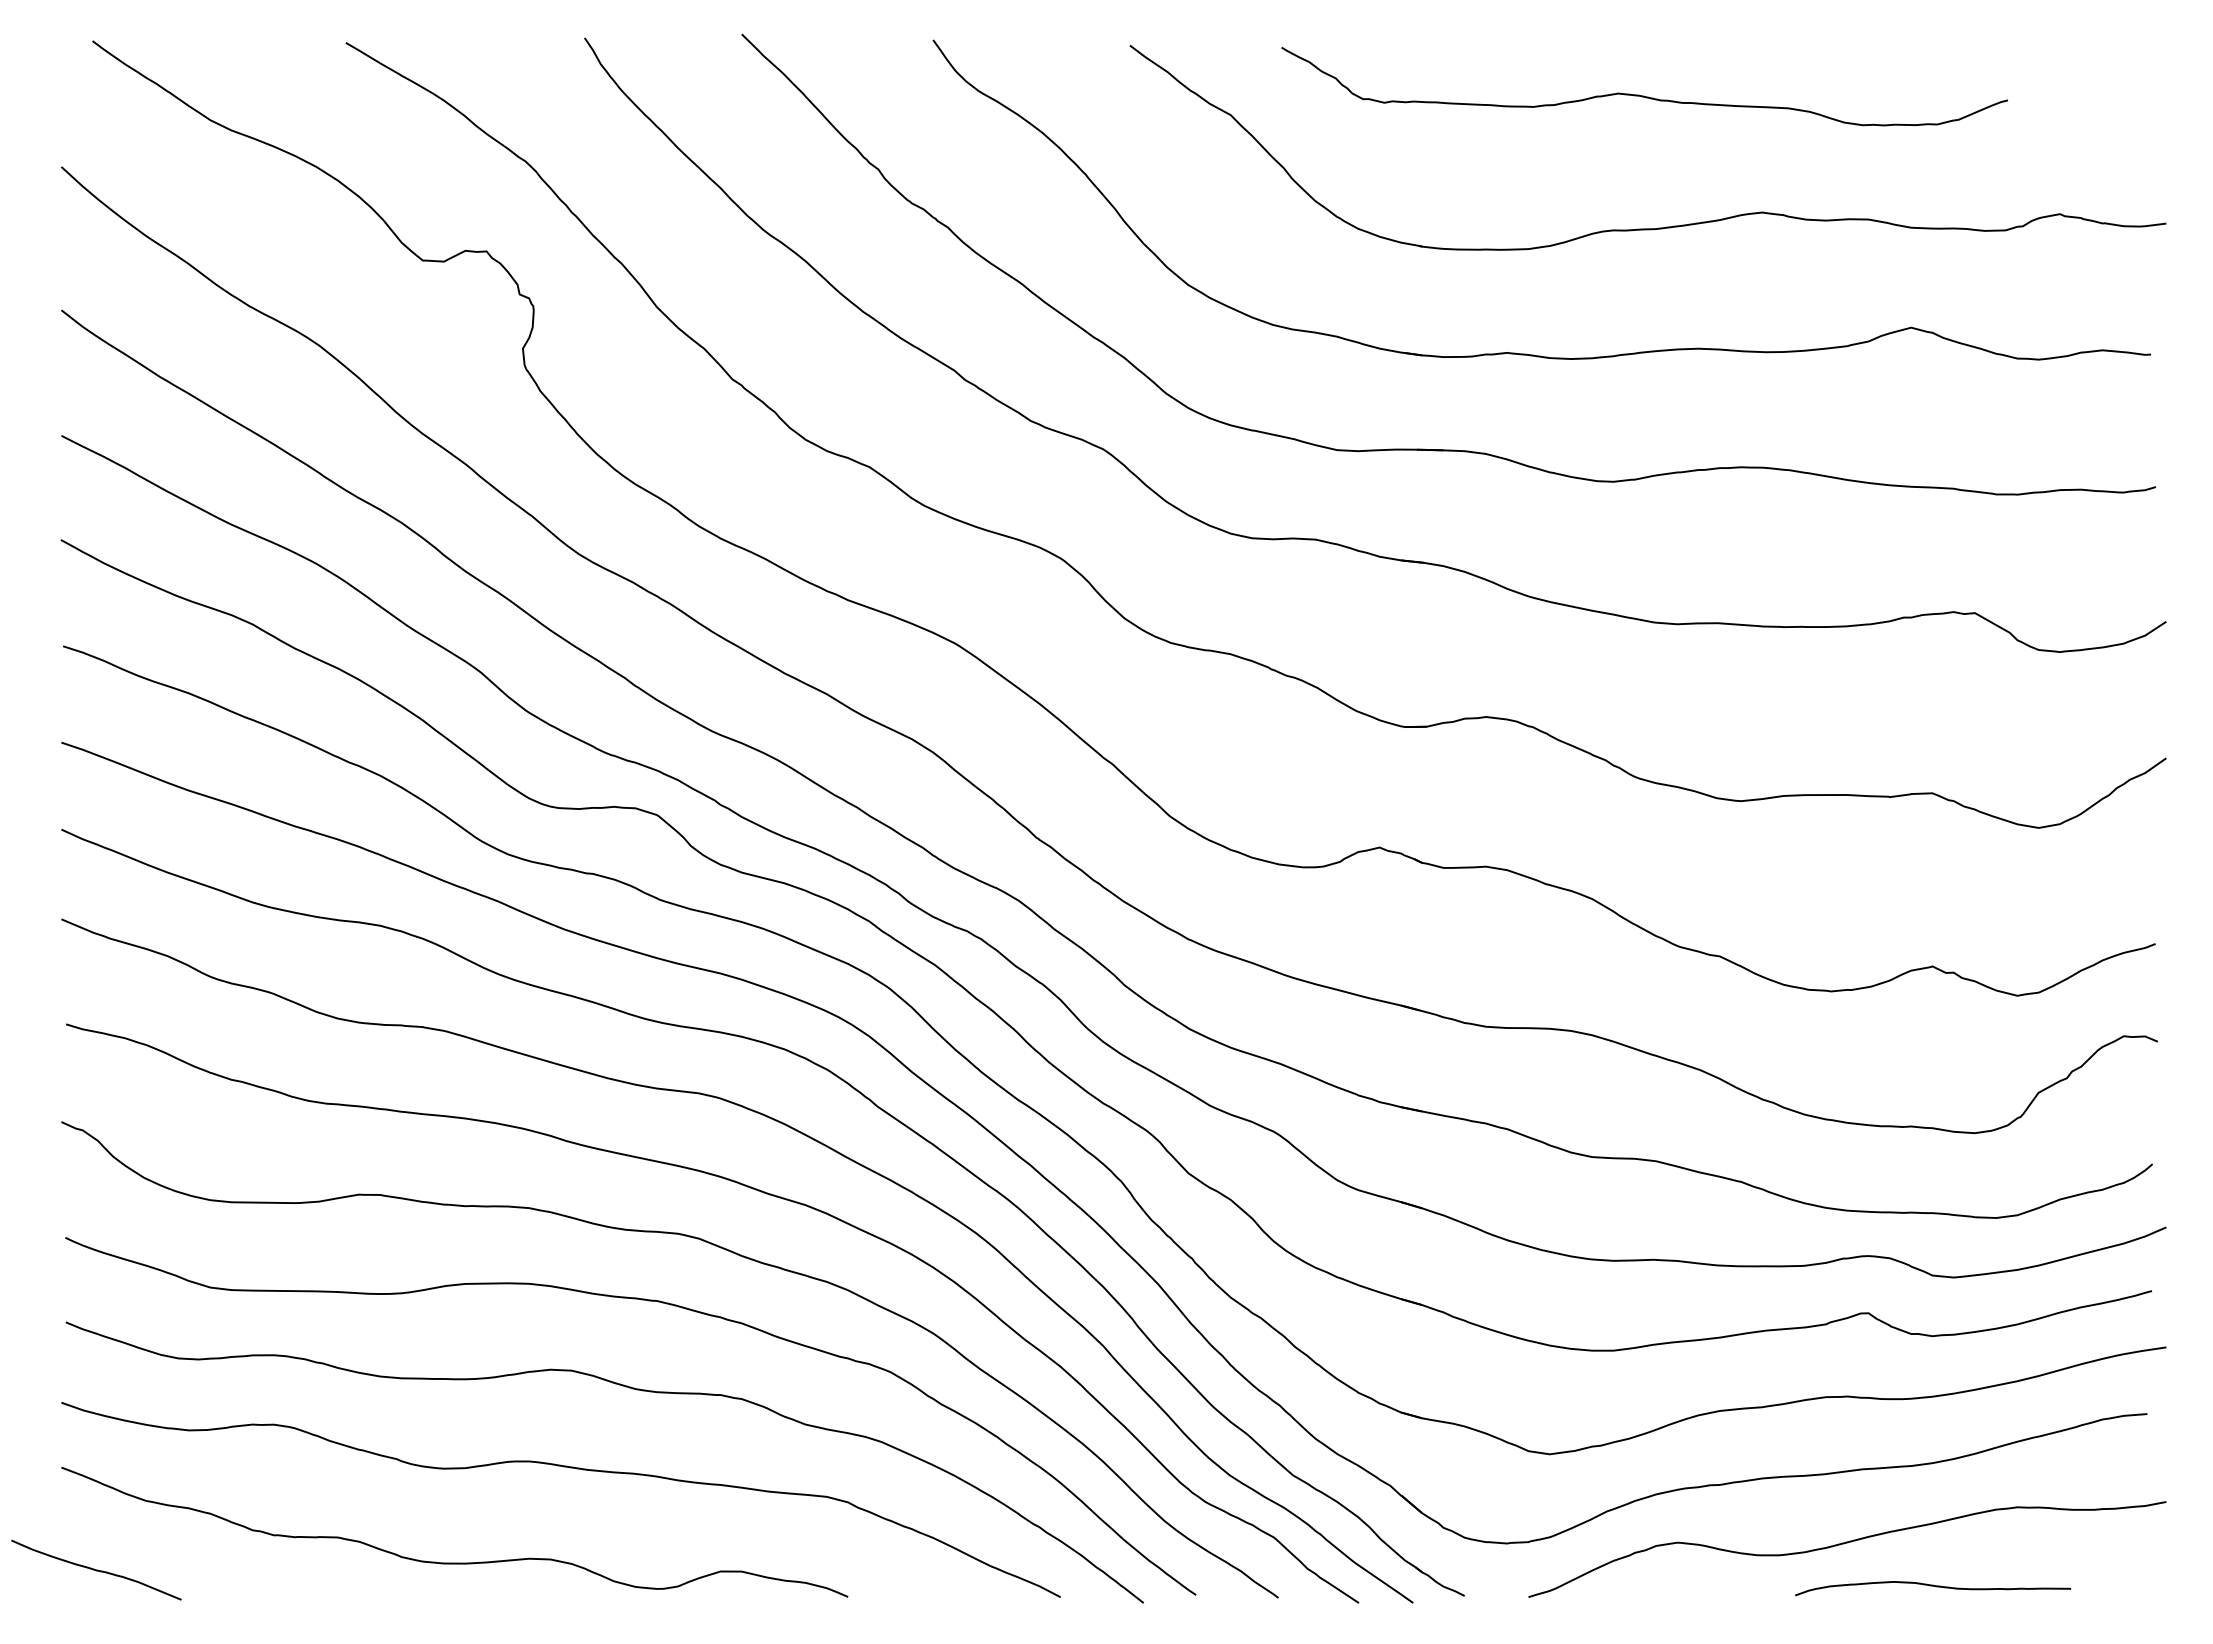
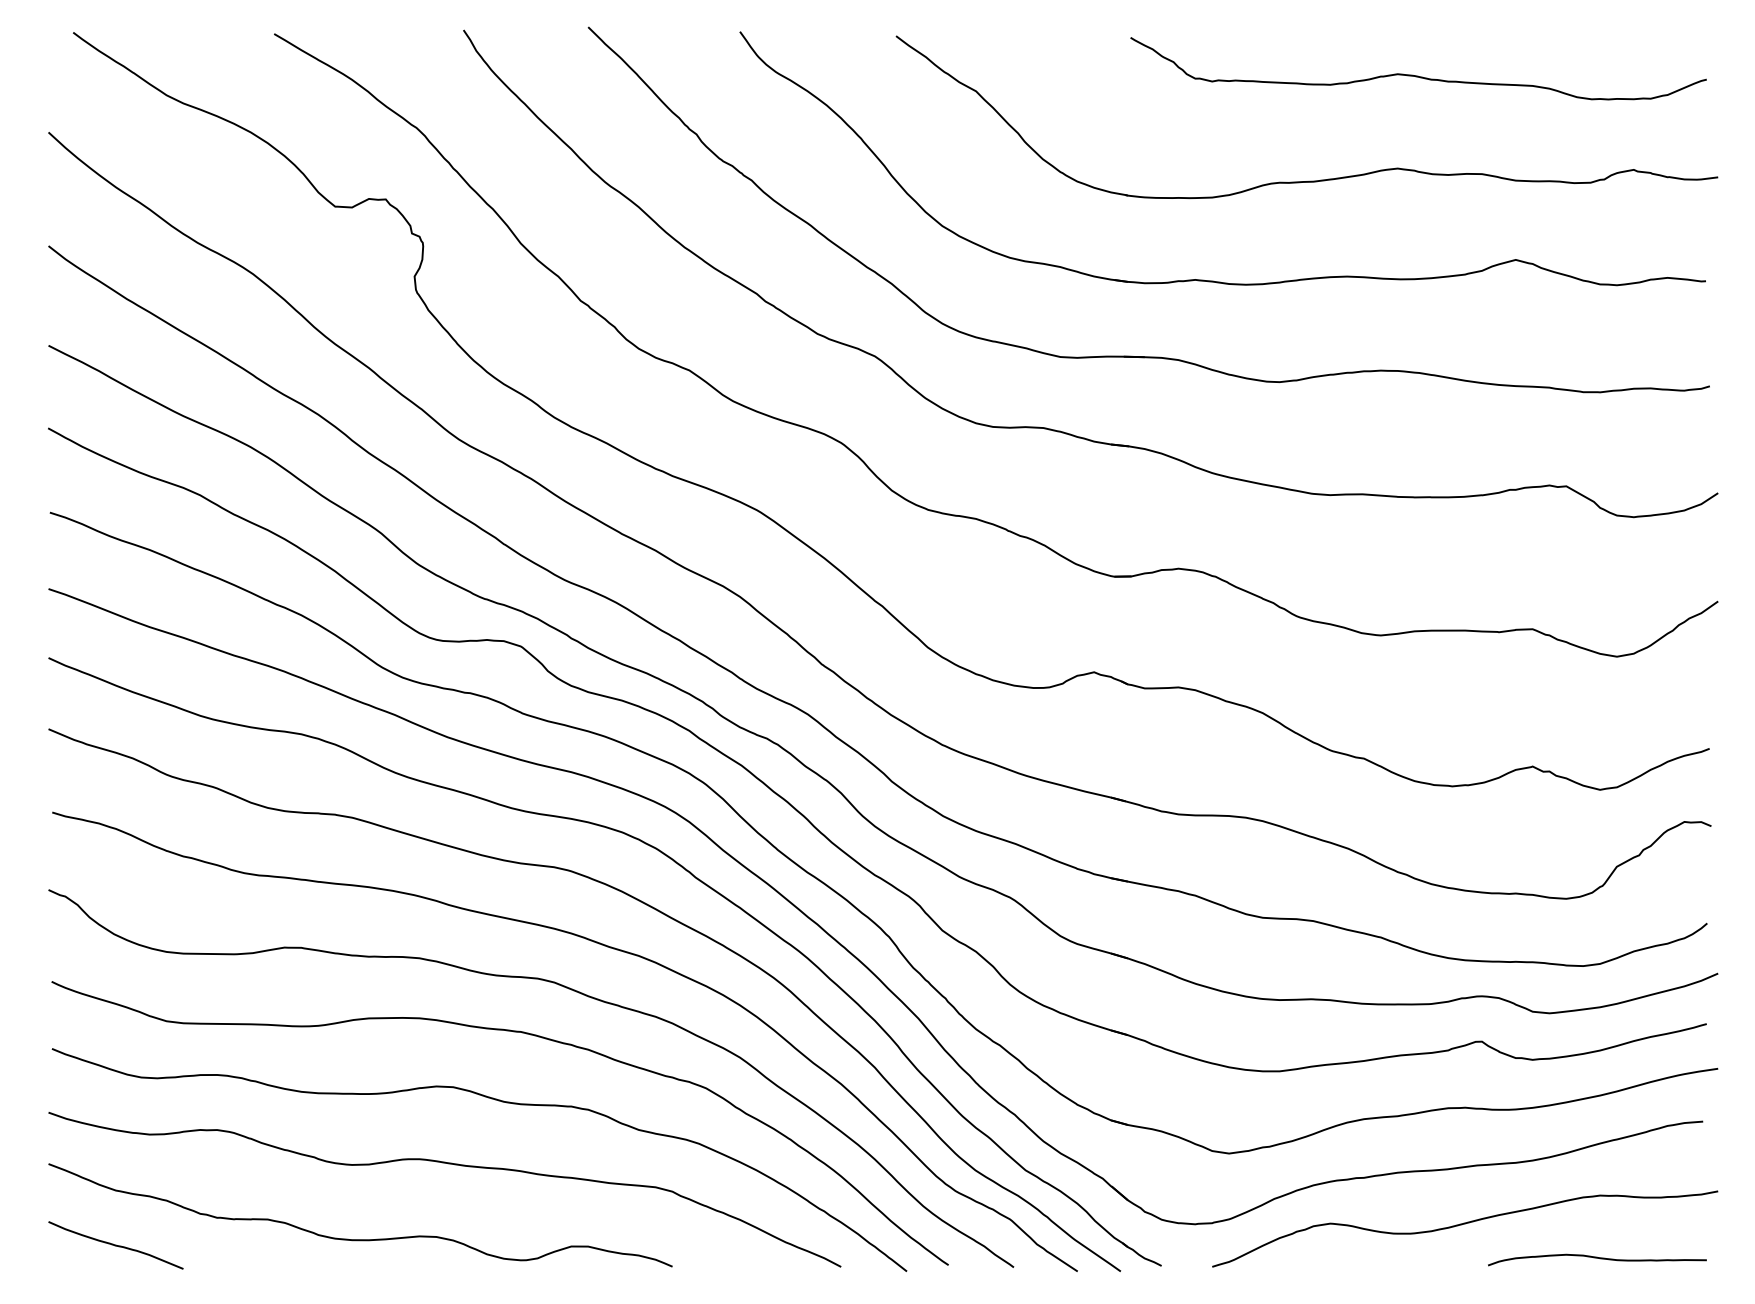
curve: (1643, 95) -> (1417, 75), moved
curve: (96, 1569) -> (116, 1244), moved
curve: (1933, 1586) -> (1597, 1258), moved

